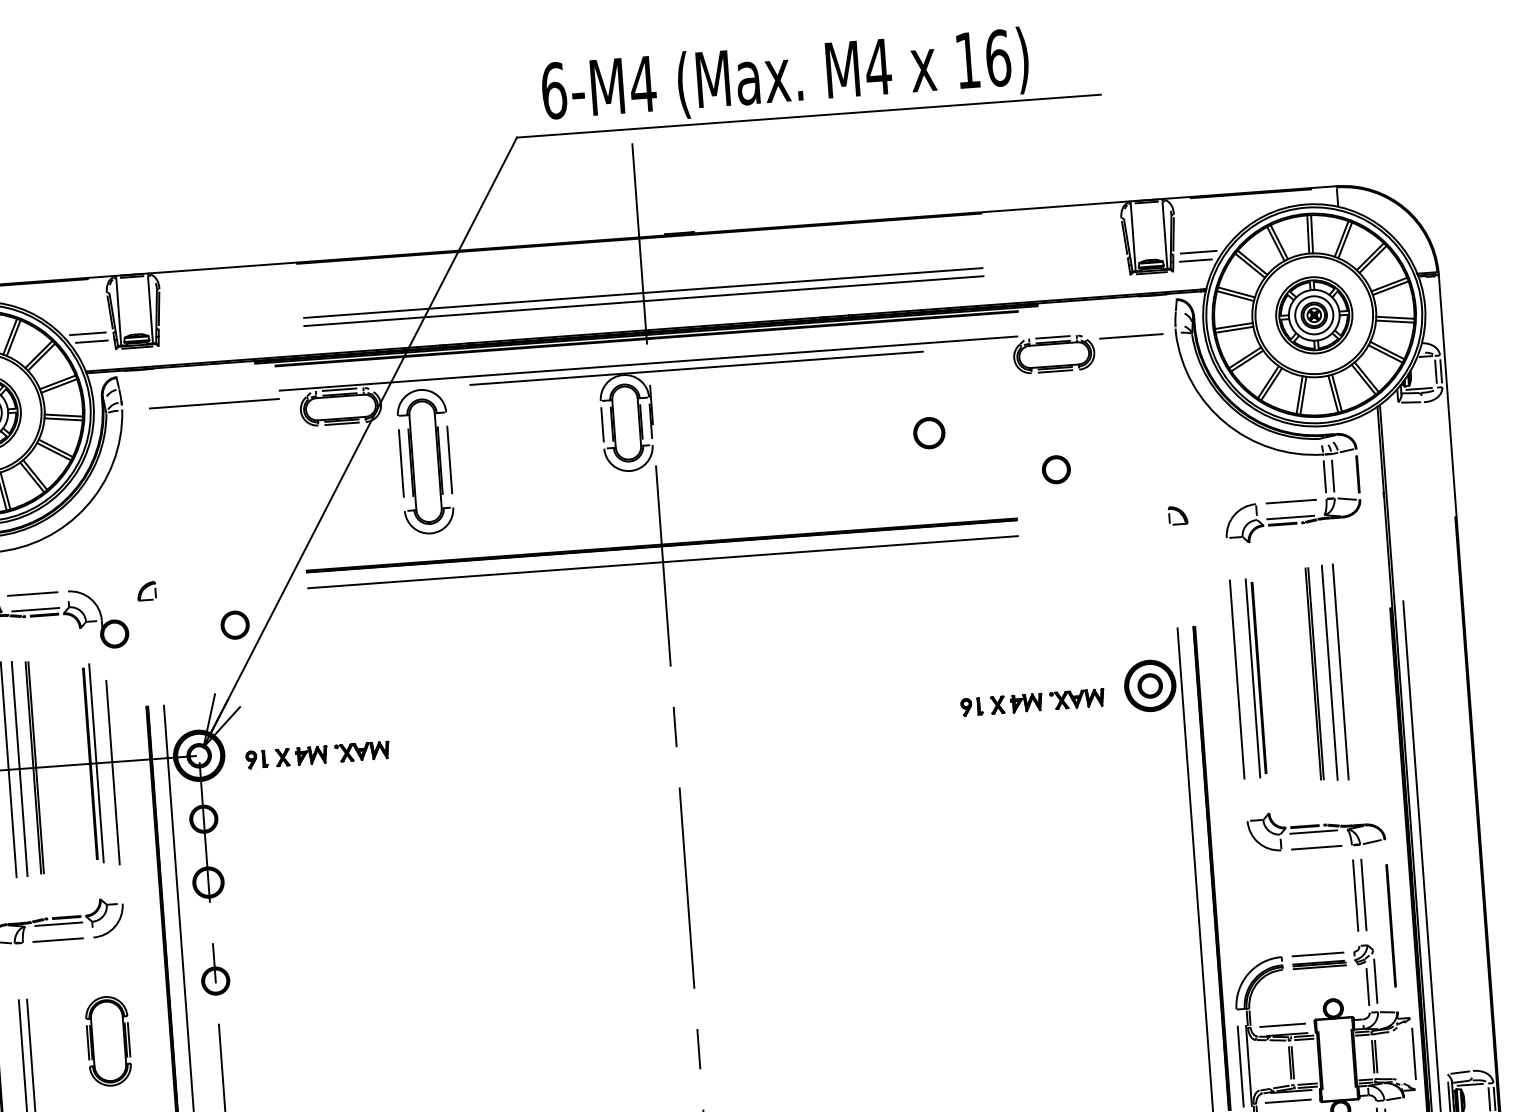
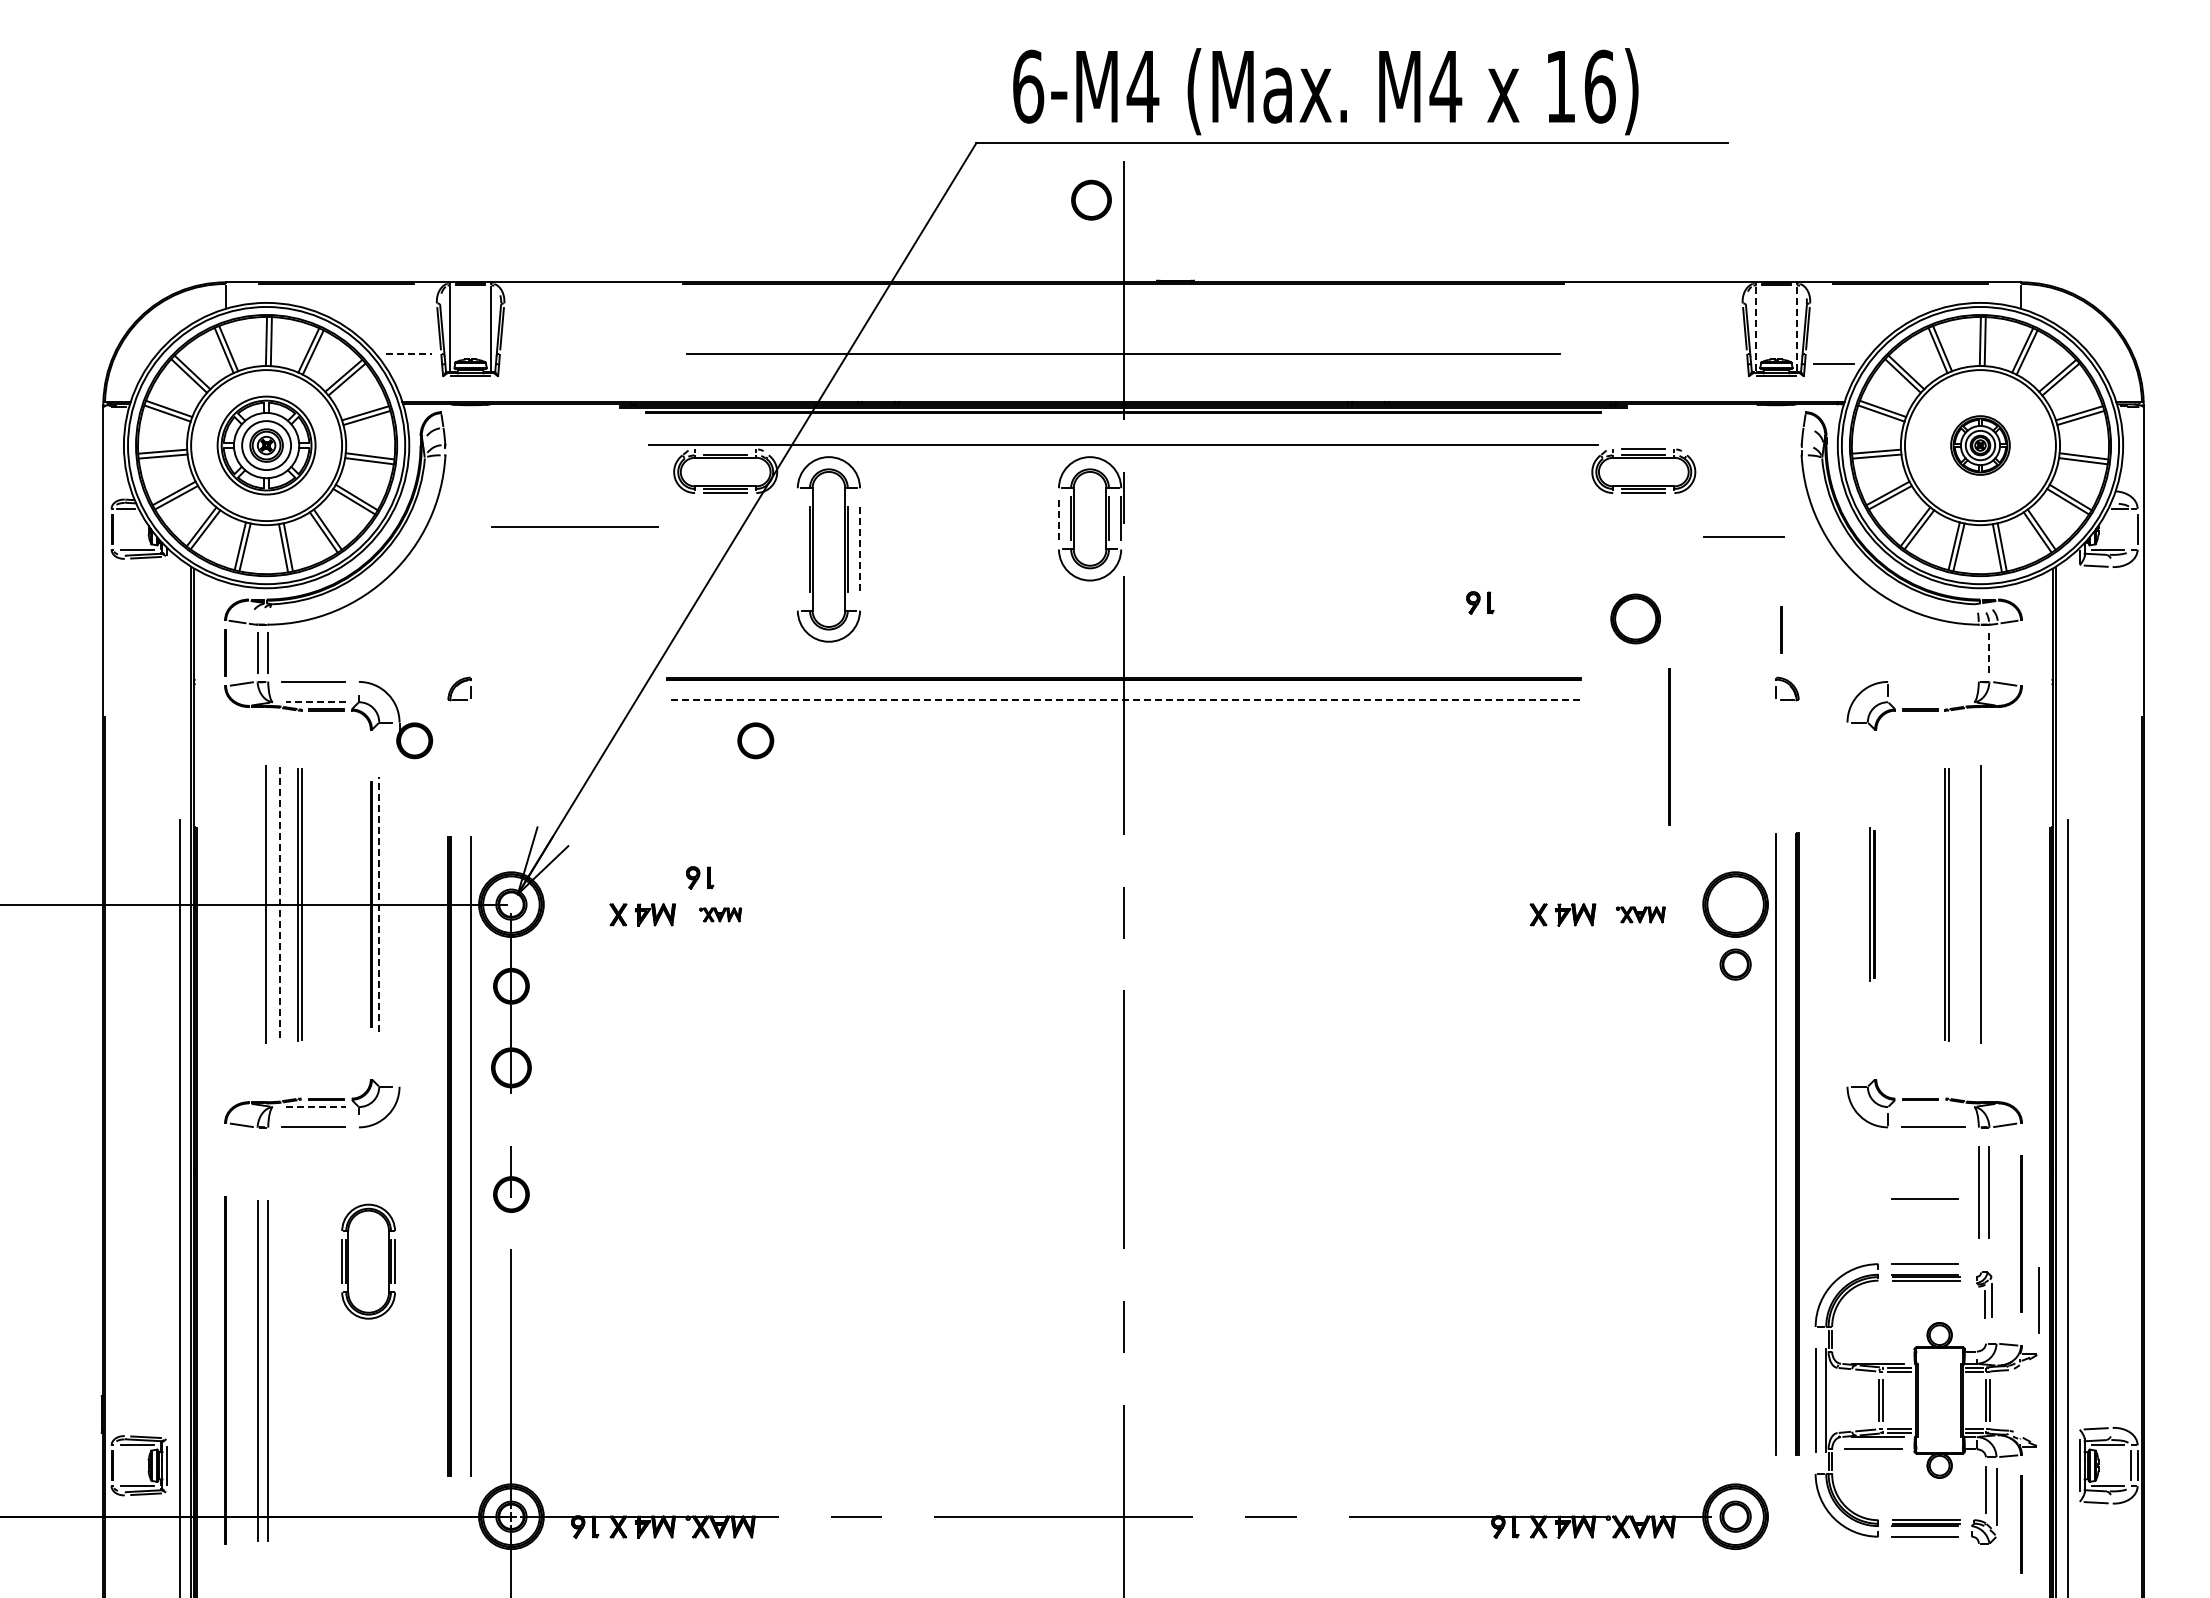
line: (1164, 235) -> (1796, 329), solid -> dashed
line: (1133, 237) -> (1756, 329), solid -> dashed
line: (1198, 251) -> (1838, 353), removed
line: (643, 301) -> (1123, 364), removed
part: (1314, 315) -> (1980, 445), size x0.6
line: (87, 333) -> (408, 353), solid -> dashed
line: (1130, 335) -> (1743, 536), moved
line: (91, 341) -> (412, 364), removed
line: (696, 368) -> (1184, 455), removed
line: (1435, 371) -> (2130, 528), removed
line: (339, 389) -> (725, 449), removed
line: (213, 403) -> (574, 526), moved
line: (602, 424) -> (1058, 518), solid -> dashed
part: (929, 432) -> (1091, 199), moved
line: (450, 459) -> (860, 549), solid -> dashed
line: (401, 463) -> (797, 549), removed
part: (1056, 469) -> (1635, 618), size x1.4
line: (1357, 473) -> (1781, 629), moved
line: (1324, 476) -> (1978, 653), removed
line: (1333, 476) -> (1989, 653), solid -> dashed
line: (1291, 501) -> (1933, 681), removed
line: (1290, 517) -> (1931, 702), removed
line: (663, 562) -> (1123, 700), solid -> dashed
line: (1089, 566) -> (1669, 746), added
line: (35, 609) -> (315, 702), solid -> dashed
part: (234, 624) -> (755, 740), moved
line: (1329, 672) -> (1966, 904), removed
part: (1255, 678) -> (1871, 904), size x0.6
line: (1237, 679) -> (1847, 904), removed
part: (1150, 685) -> (1735, 964), moved
part: (1076, 699) -> (1640, 914), size x0.7
part: (972, 706) -> (1480, 602), moved
part: (362, 751) -> (720, 914), size x0.6
part: (257, 759) -> (700, 877), moved
line: (96, 763) -> (379, 904), solid -> dashed
line: (19, 768) -> (280, 904), solid -> dashed
line: (113, 772) -> (399, 918), removed
line: (1314, 832) -> (1931, 1107), removed
line: (1313, 903) -> (1924, 1198), added
line: (59, 924) -> (316, 1107), solid -> dashed
part: (1365, 975) -> (1984, 1295), size x0.6
line: (1282, 1025) -> (1873, 1351), removed
line: (1413, 1053) -> (2038, 1300), moved

